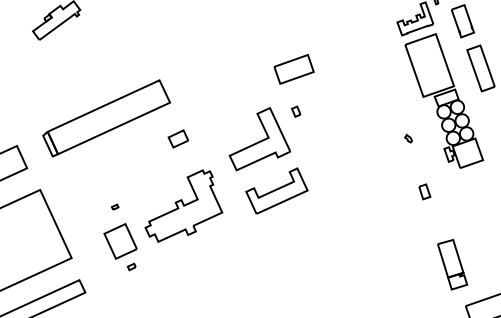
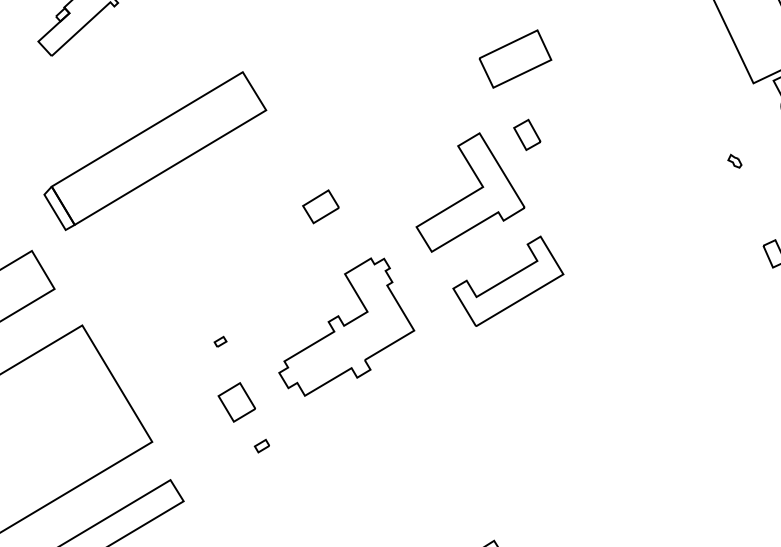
part: (296, 111) -> (527, 134), size x1.6
part: (106, 118) -> (154, 151), moved
part: (120, 241) -> (236, 402), size x0.6

